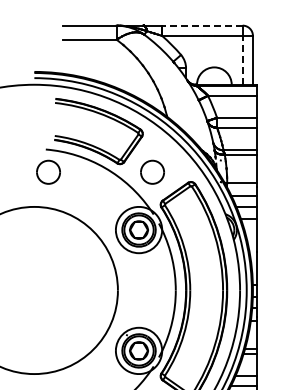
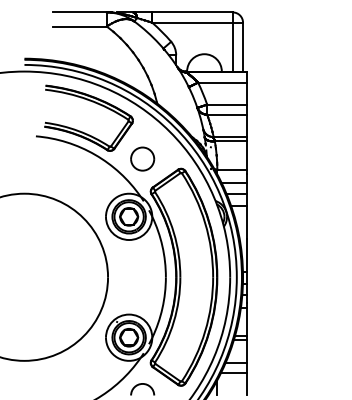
line: (202, 25) -> (192, 12), dashed -> solid
line: (242, 59) -> (232, 46), dashed -> solid
part: (48, 171) -> (38, 158), removed

